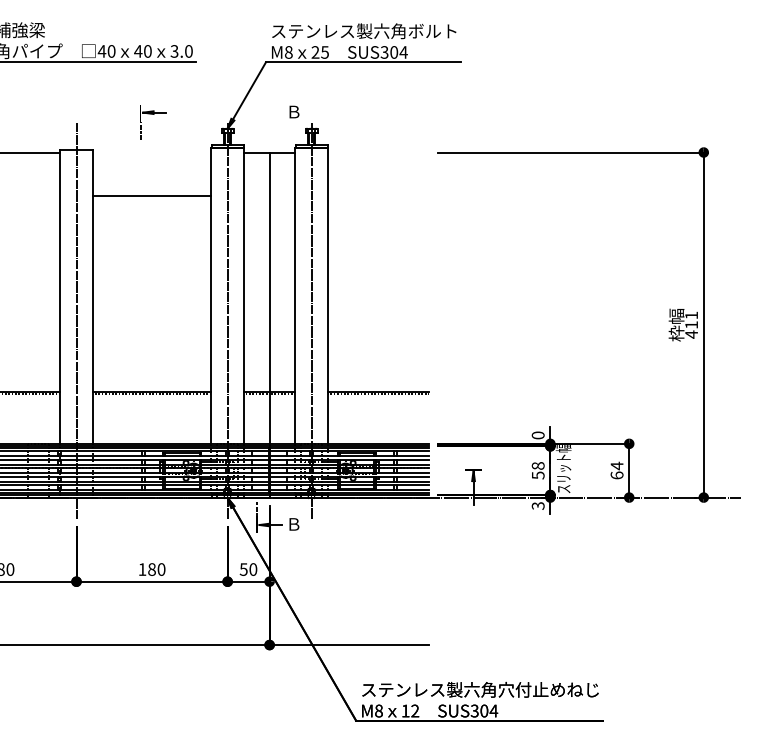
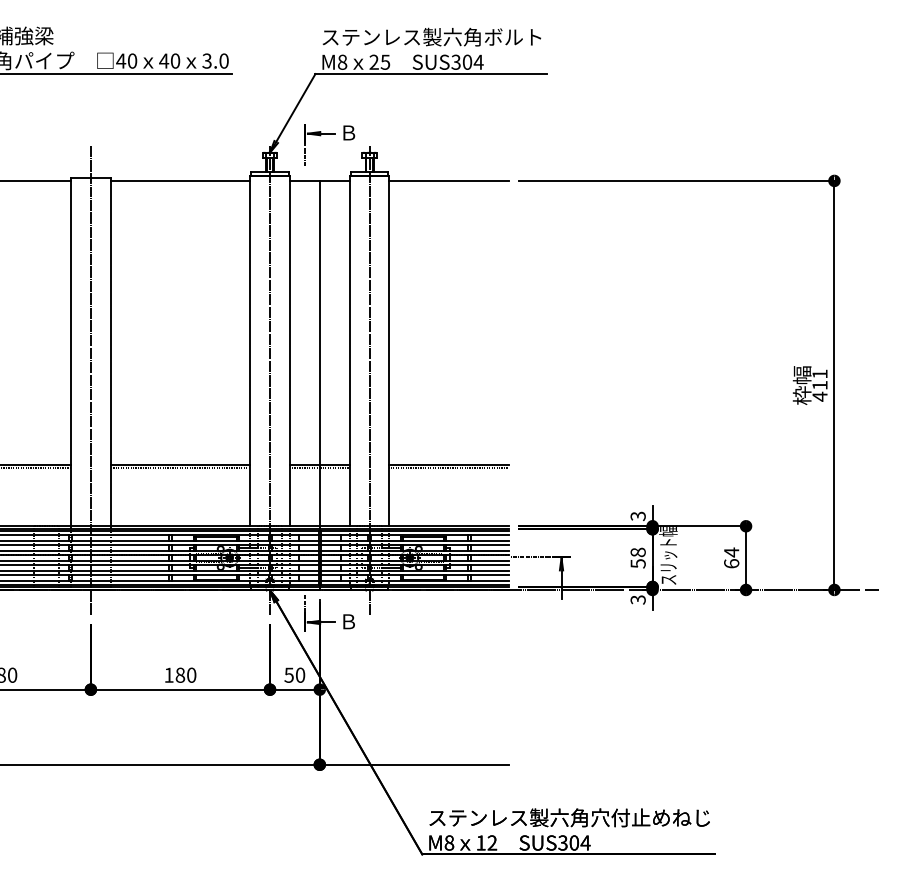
part: (152, 115) -> (319, 136), moved
line: (378, 152) -> (448, 180), added
line: (152, 195) -> (180, 180), moved
text: (537, 435) -> (637, 516), 0 -> 3
line: (447, 470) -> (530, 557), added

